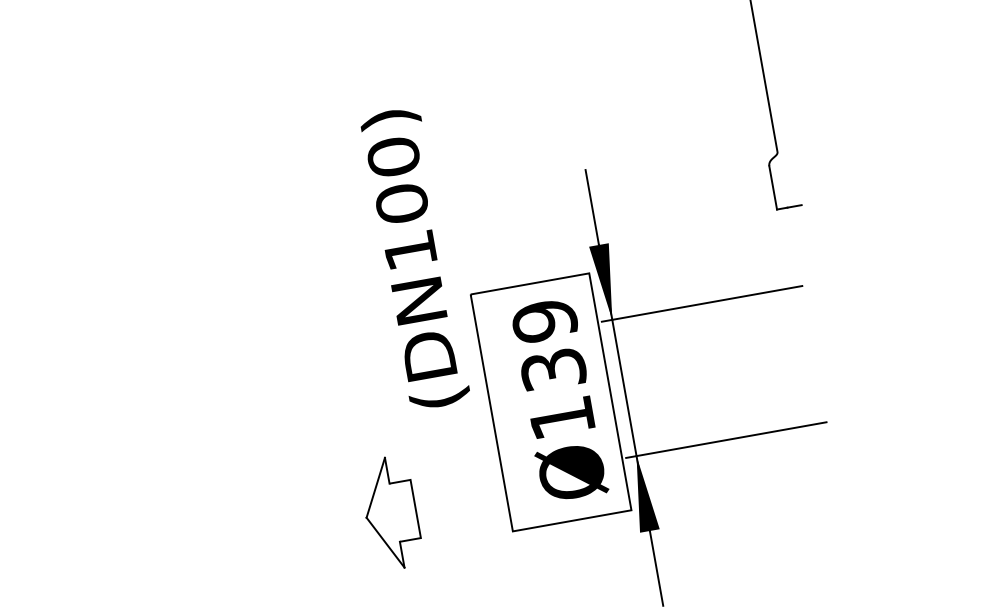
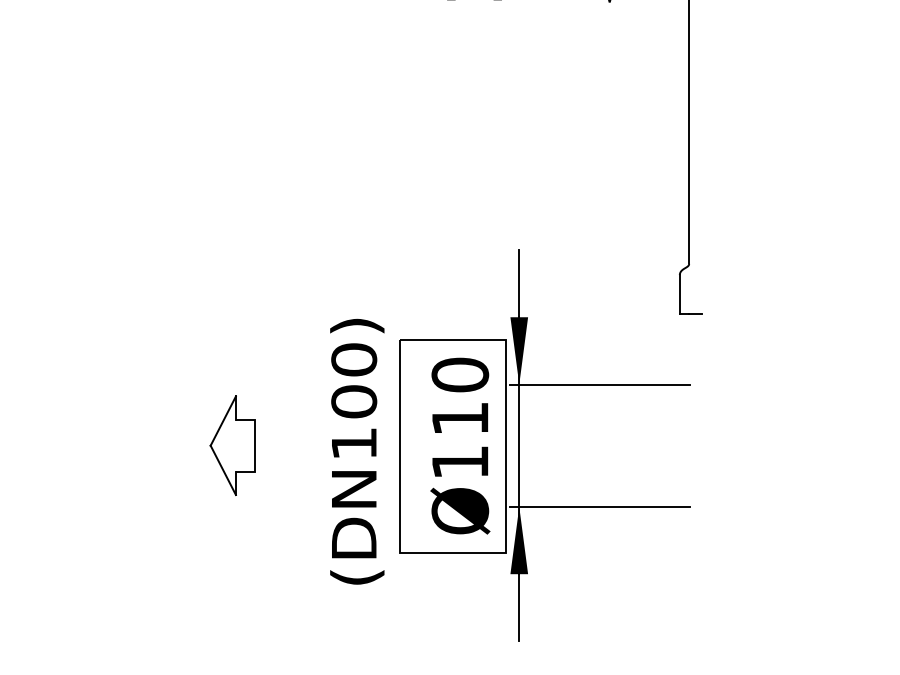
text: (415, 258) -> (357, 451), moved
text: (549, 344) -> (460, 396), Ø139 -> Ø110
part: (390, 513) -> (232, 445), moved

